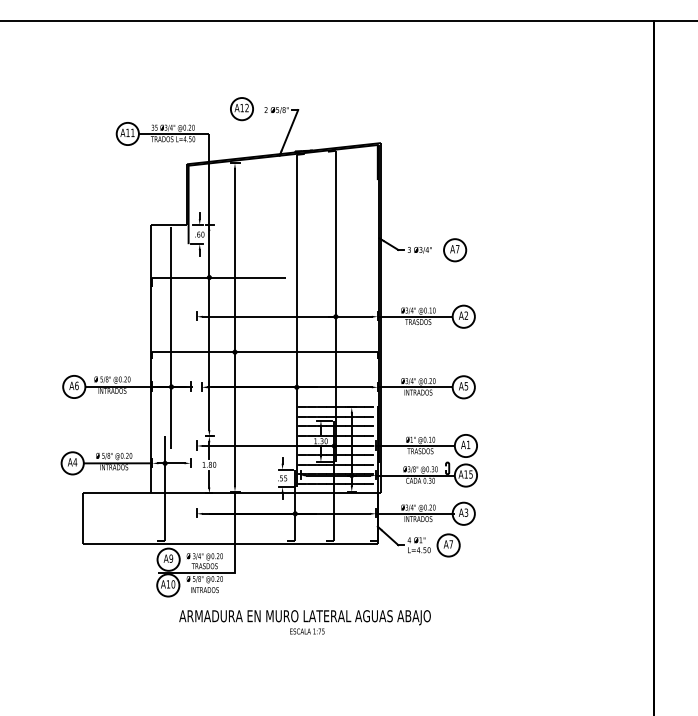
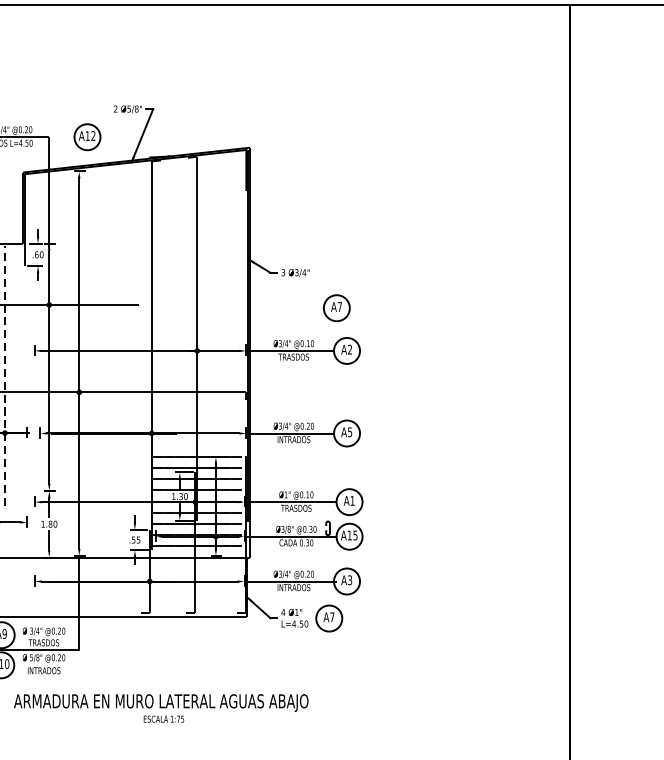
part: (241, 109) -> (86, 137), moved
part: (455, 250) -> (337, 308), moved
line: (171, 337) -> (4, 375), solid -> dashed

